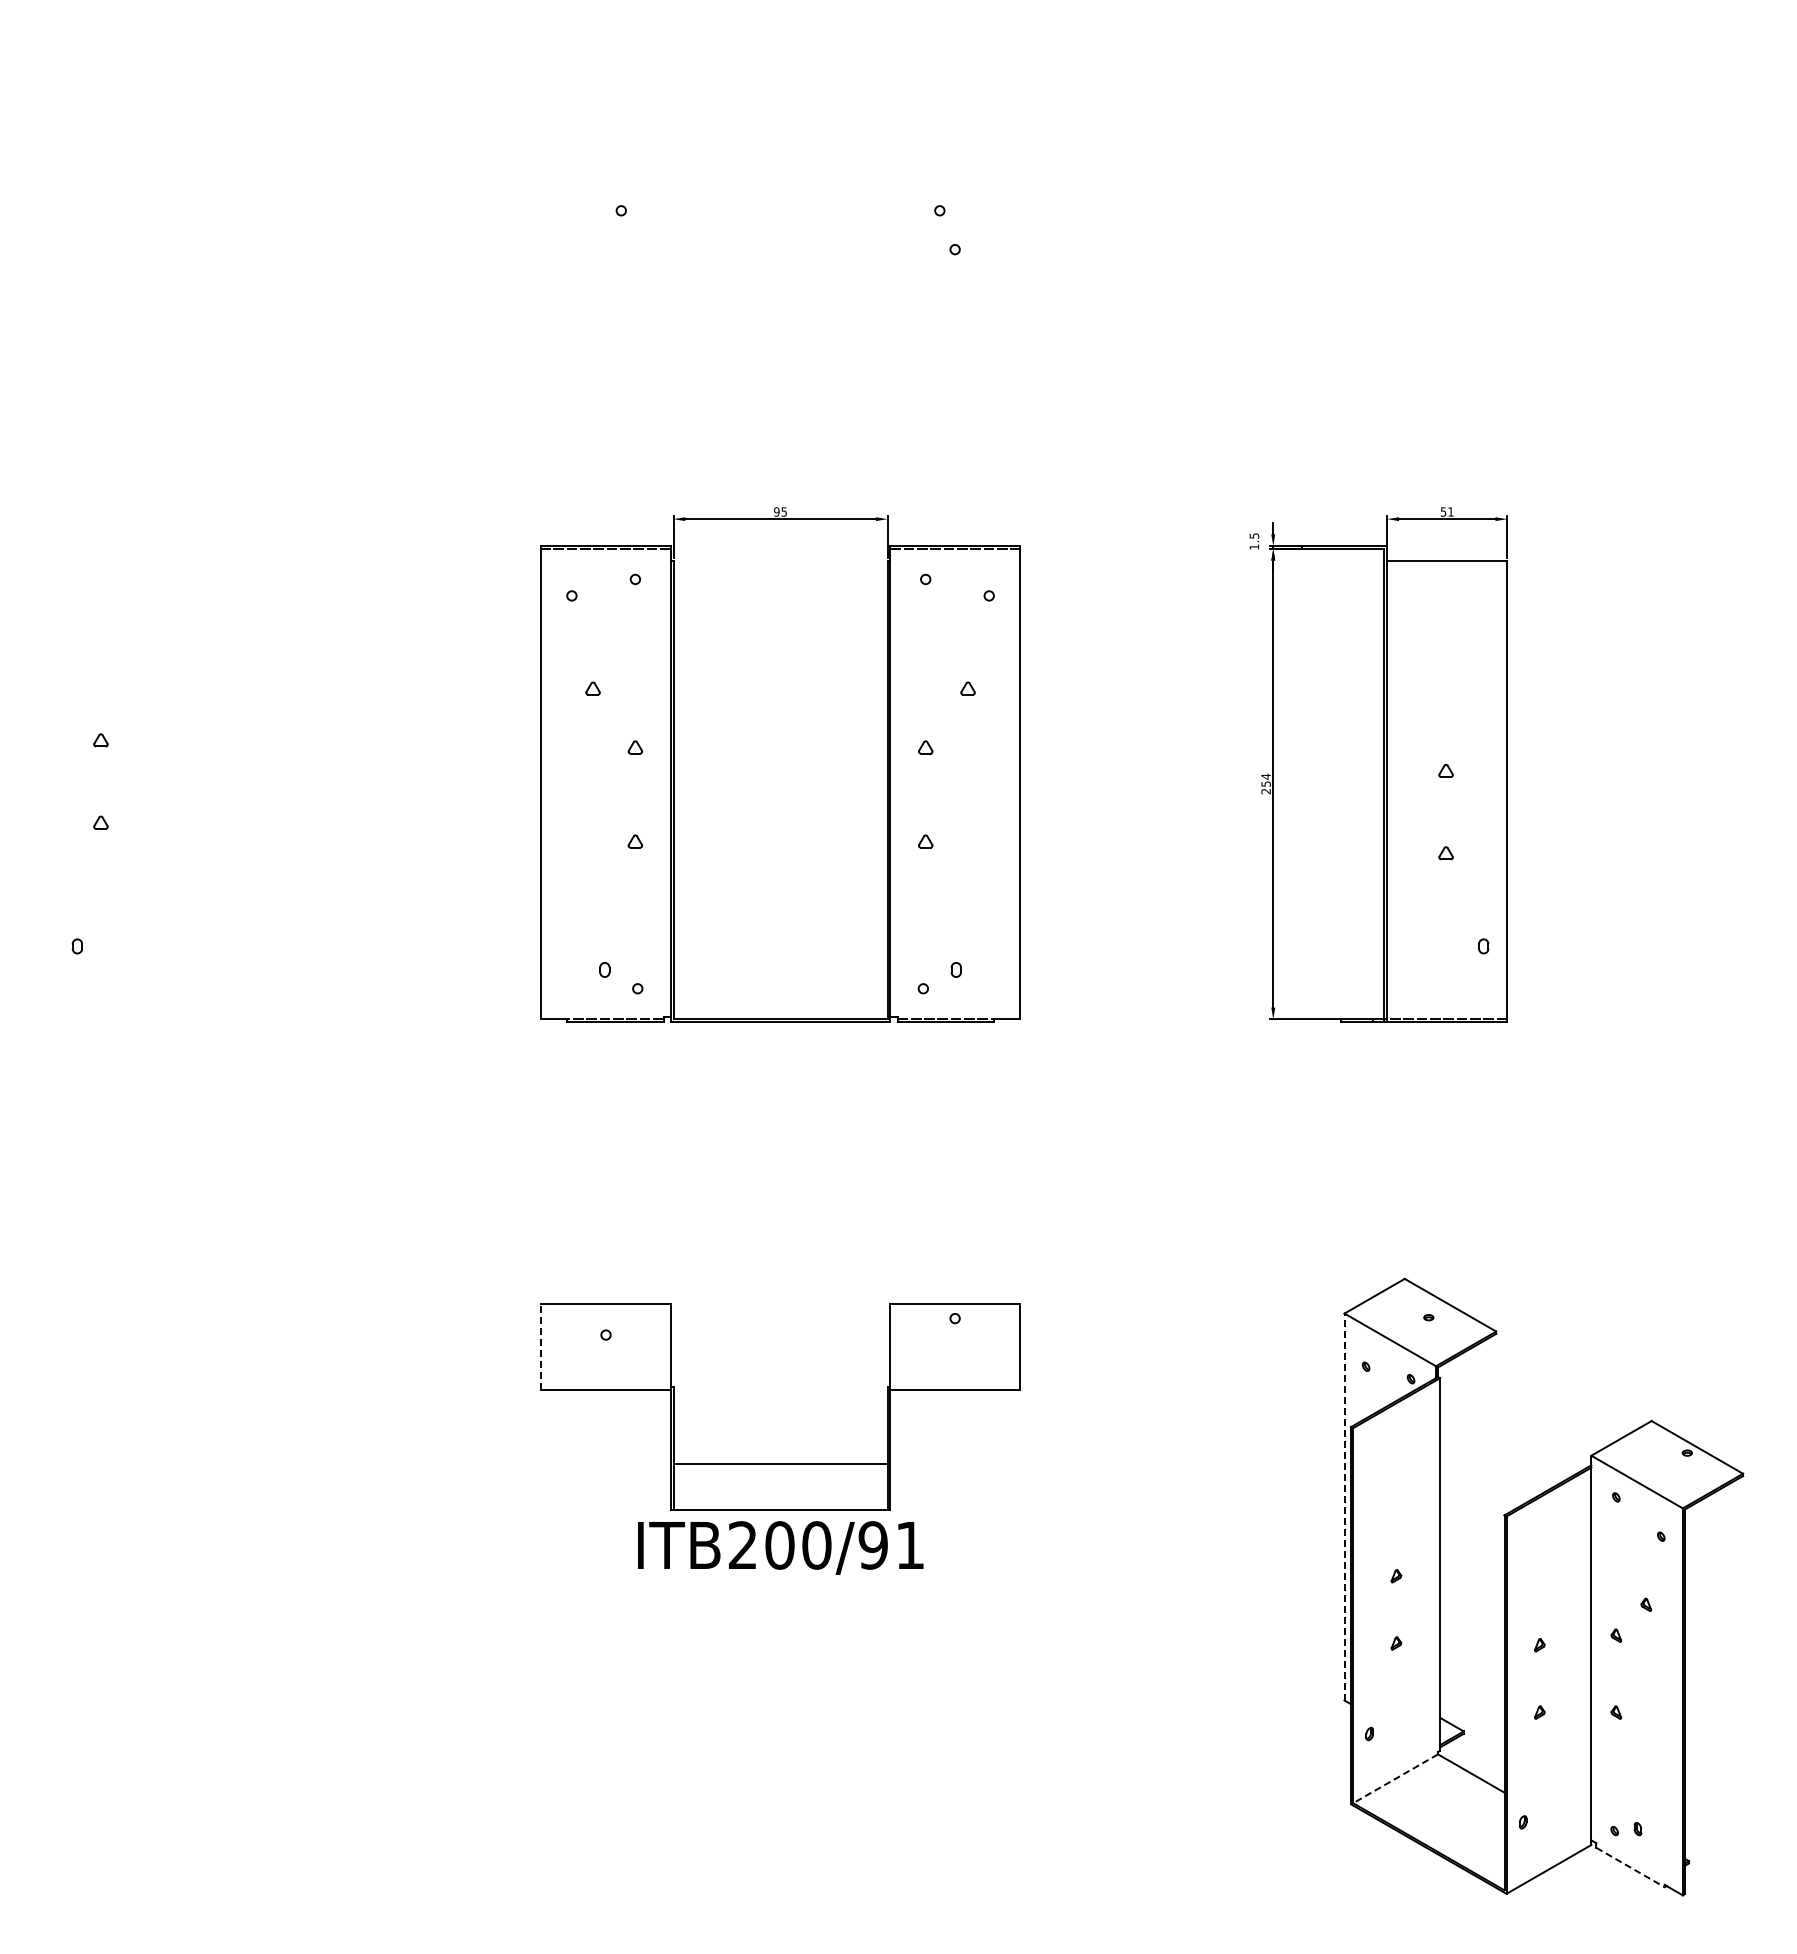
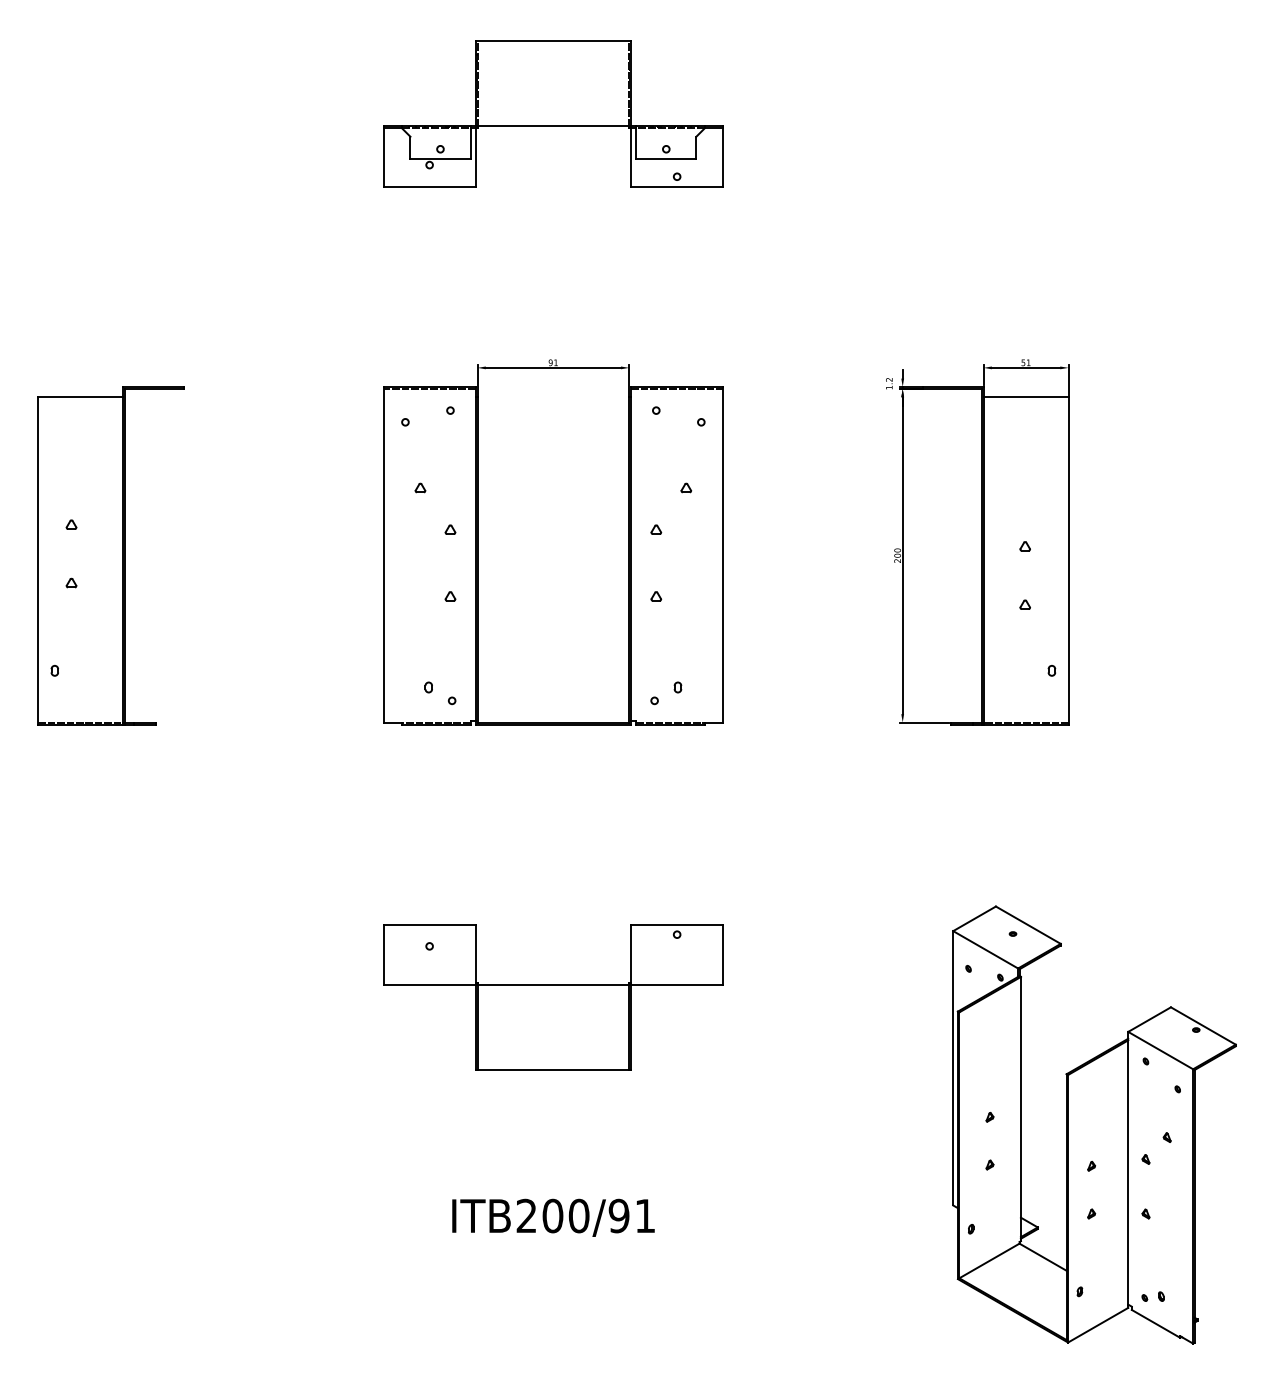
part: (780, 161) -> (553, 114), added
text: (783, 511) -> (555, 362), 95 -> 91
text: (1254, 535) -> (889, 379), 1.5 -> 1.2
text: (1265, 779) -> (897, 552), 254 -> 200
part: (156, 783) -> (110, 555), added
line: (541, 1347) -> (383, 955), dashed -> solid
line: (780, 1463) -> (553, 984), moved
line: (1344, 1506) -> (953, 1067), dashed -> solid
text: (780, 1547) -> (553, 1217), moved
line: (1395, 1778) -> (989, 1260), dashed -> solid
line: (1630, 1867) -> (1155, 1323), dashed -> solid

